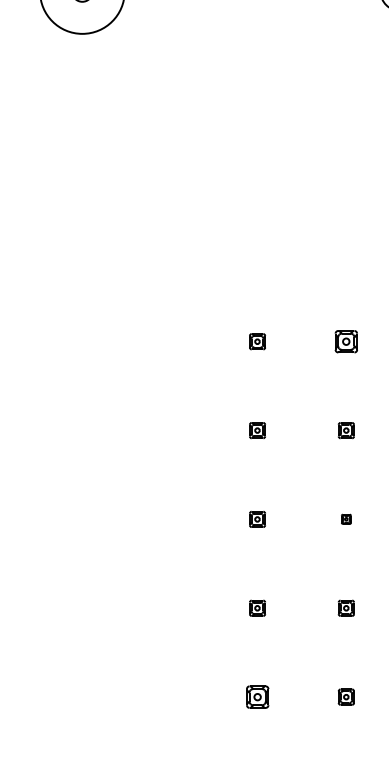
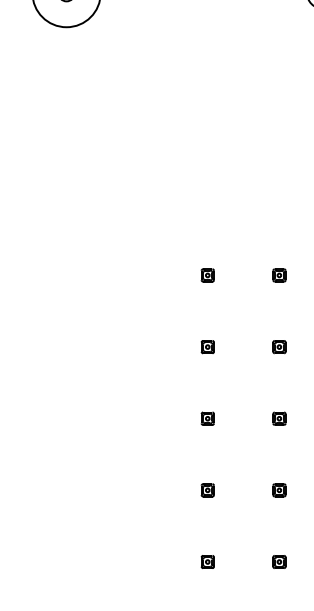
part: (346, 341) -> (279, 275), size x0.71
part: (346, 519) -> (279, 418), size x1.67
part: (257, 696) -> (207, 561), size x0.71

